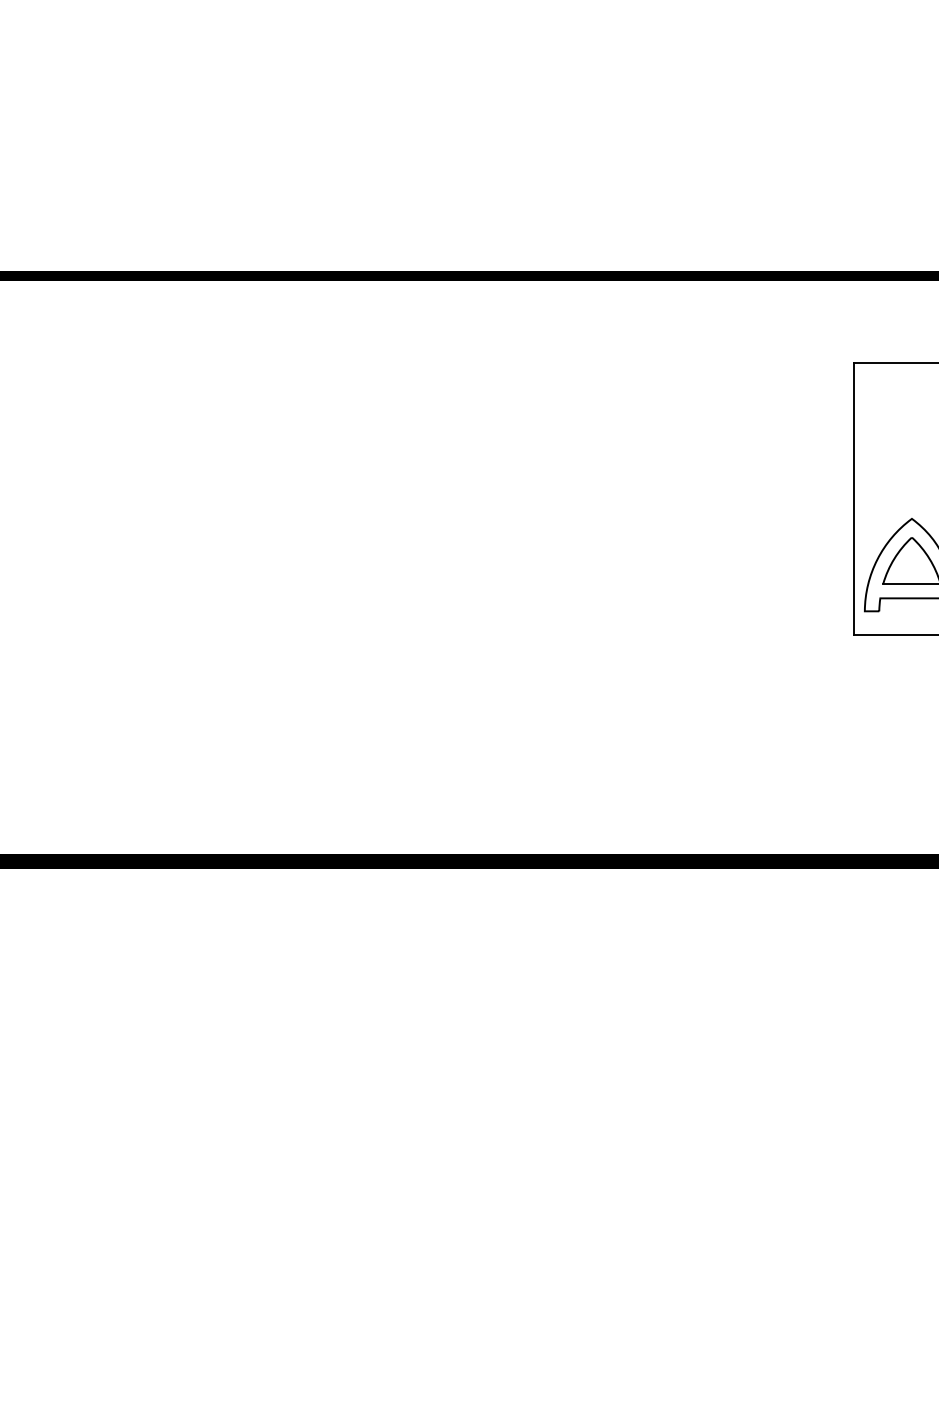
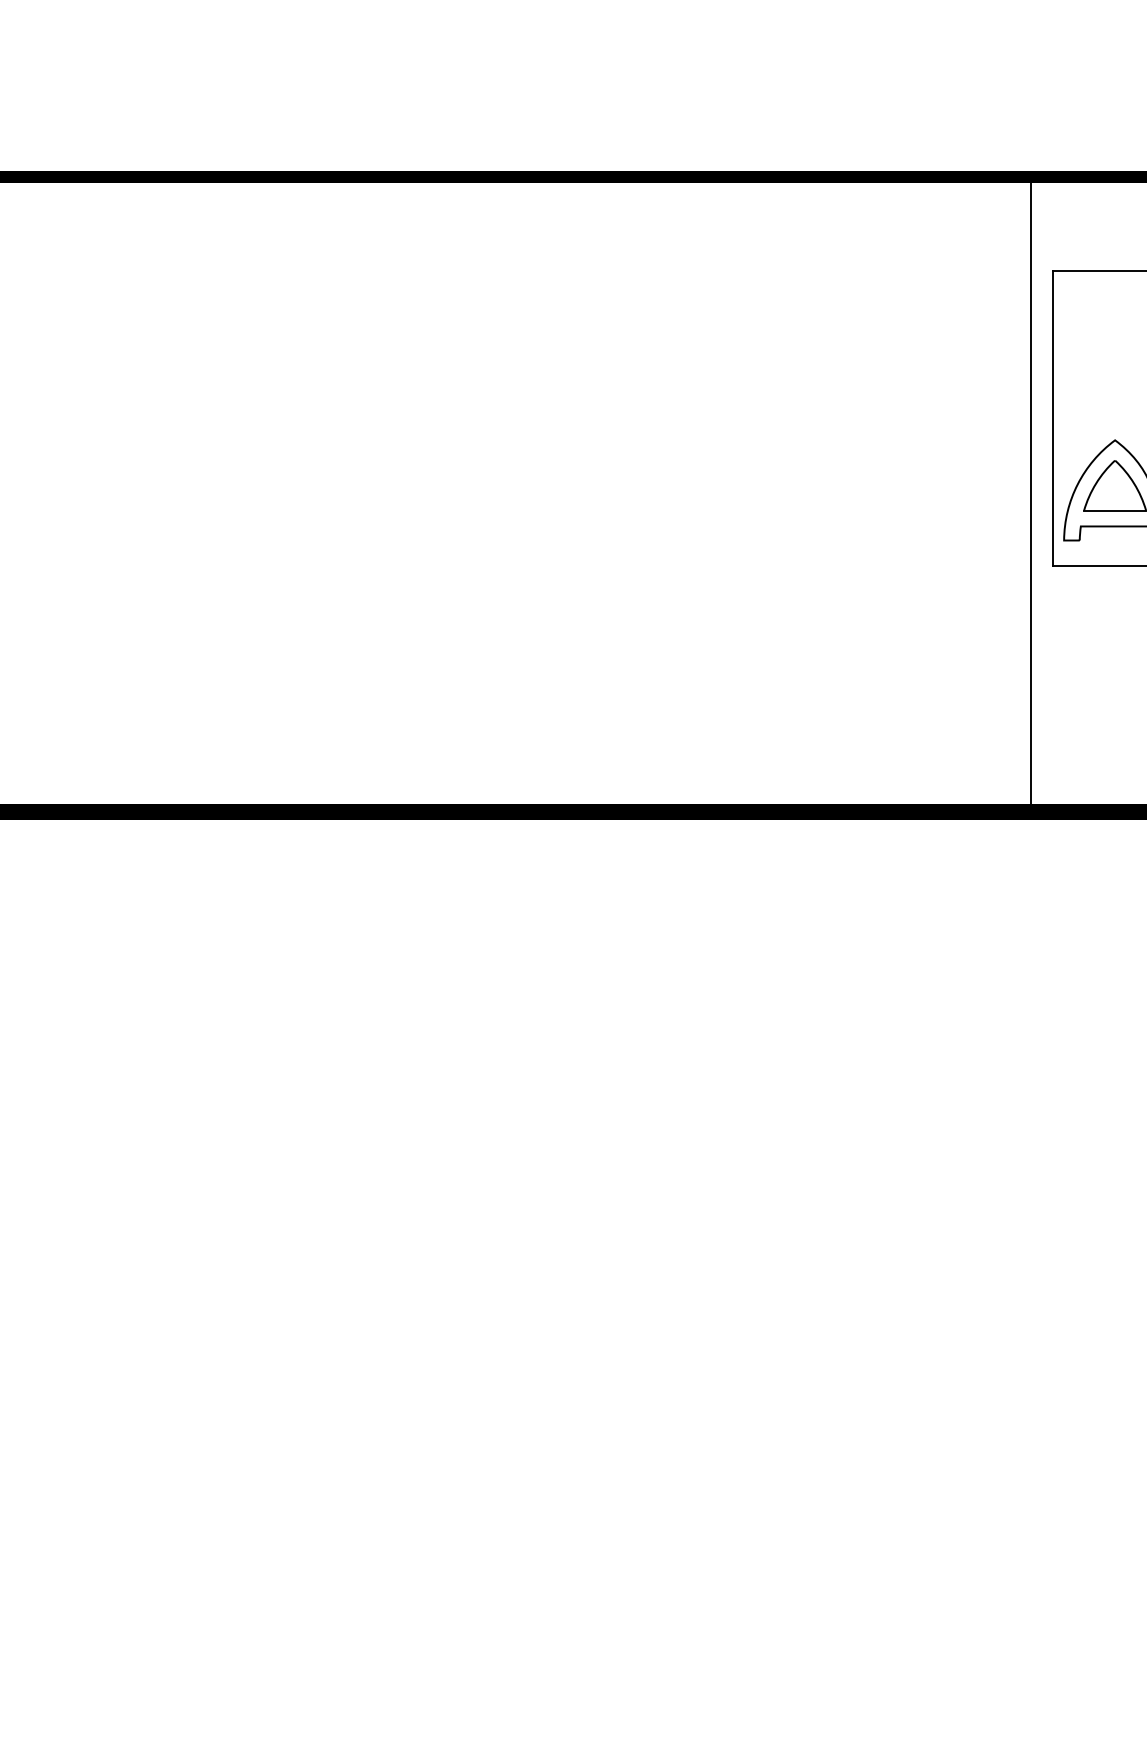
line: (834, 568) -> (1031, 494), added

